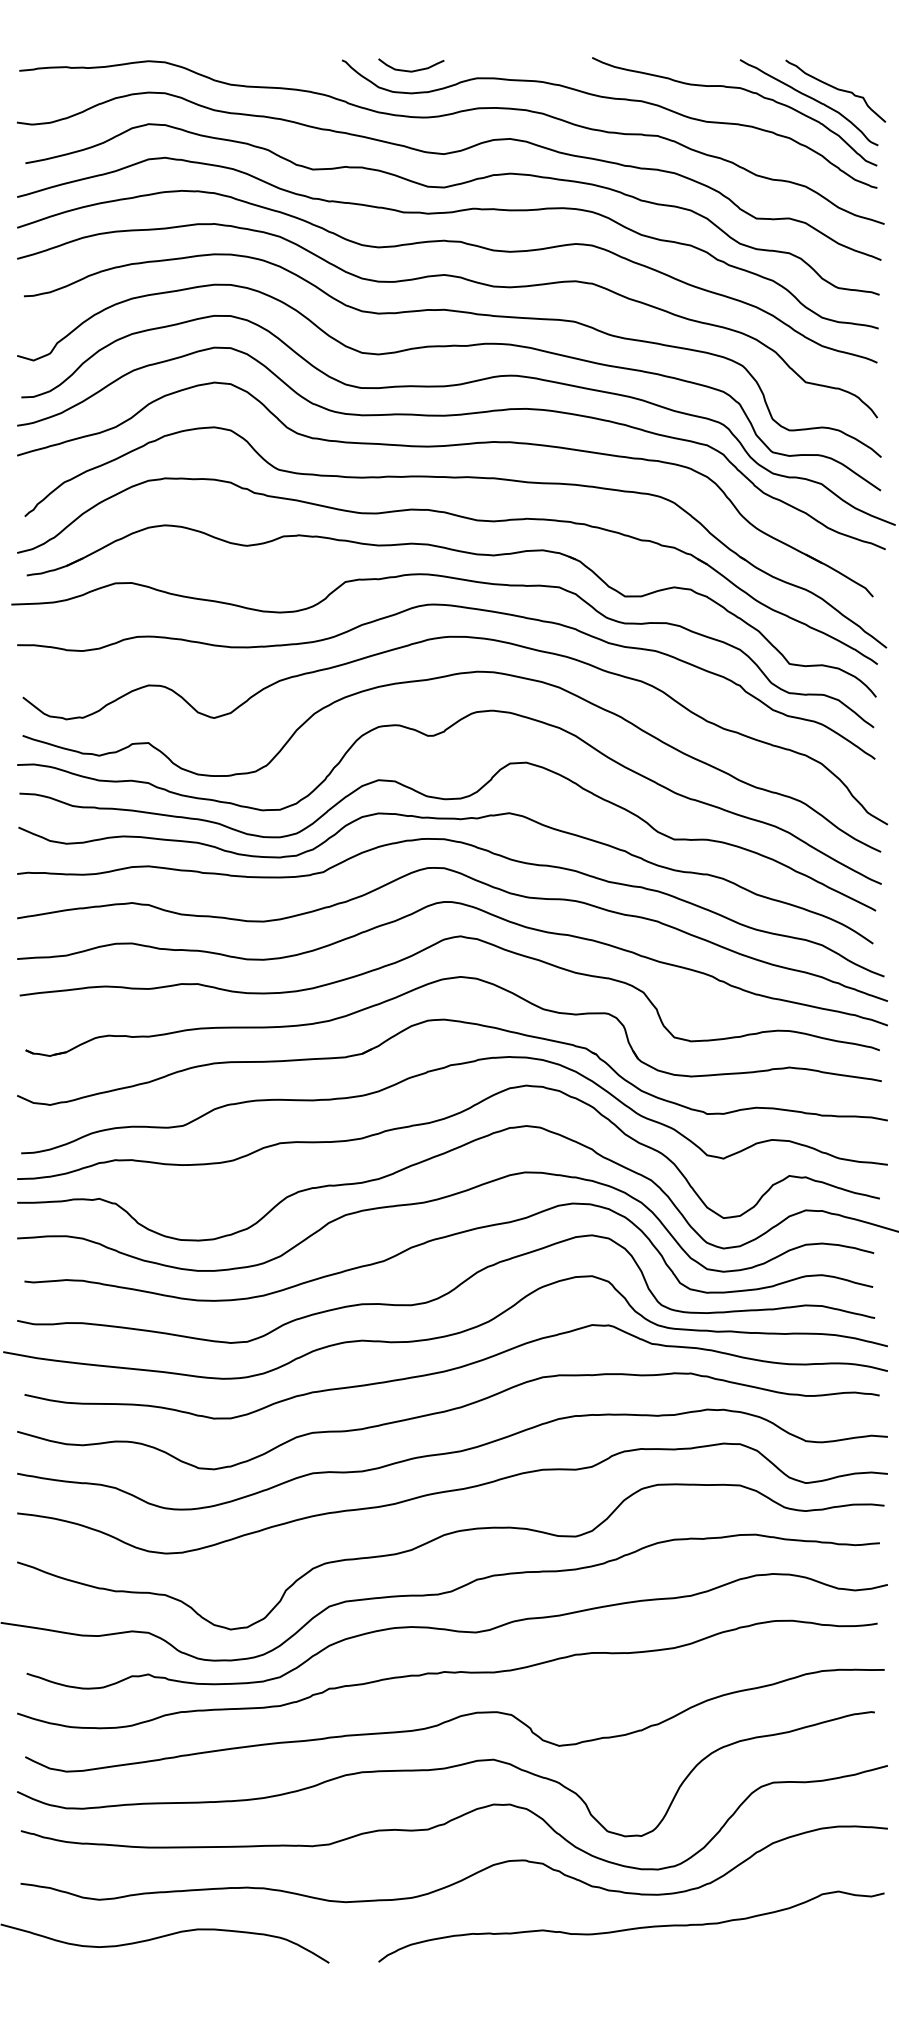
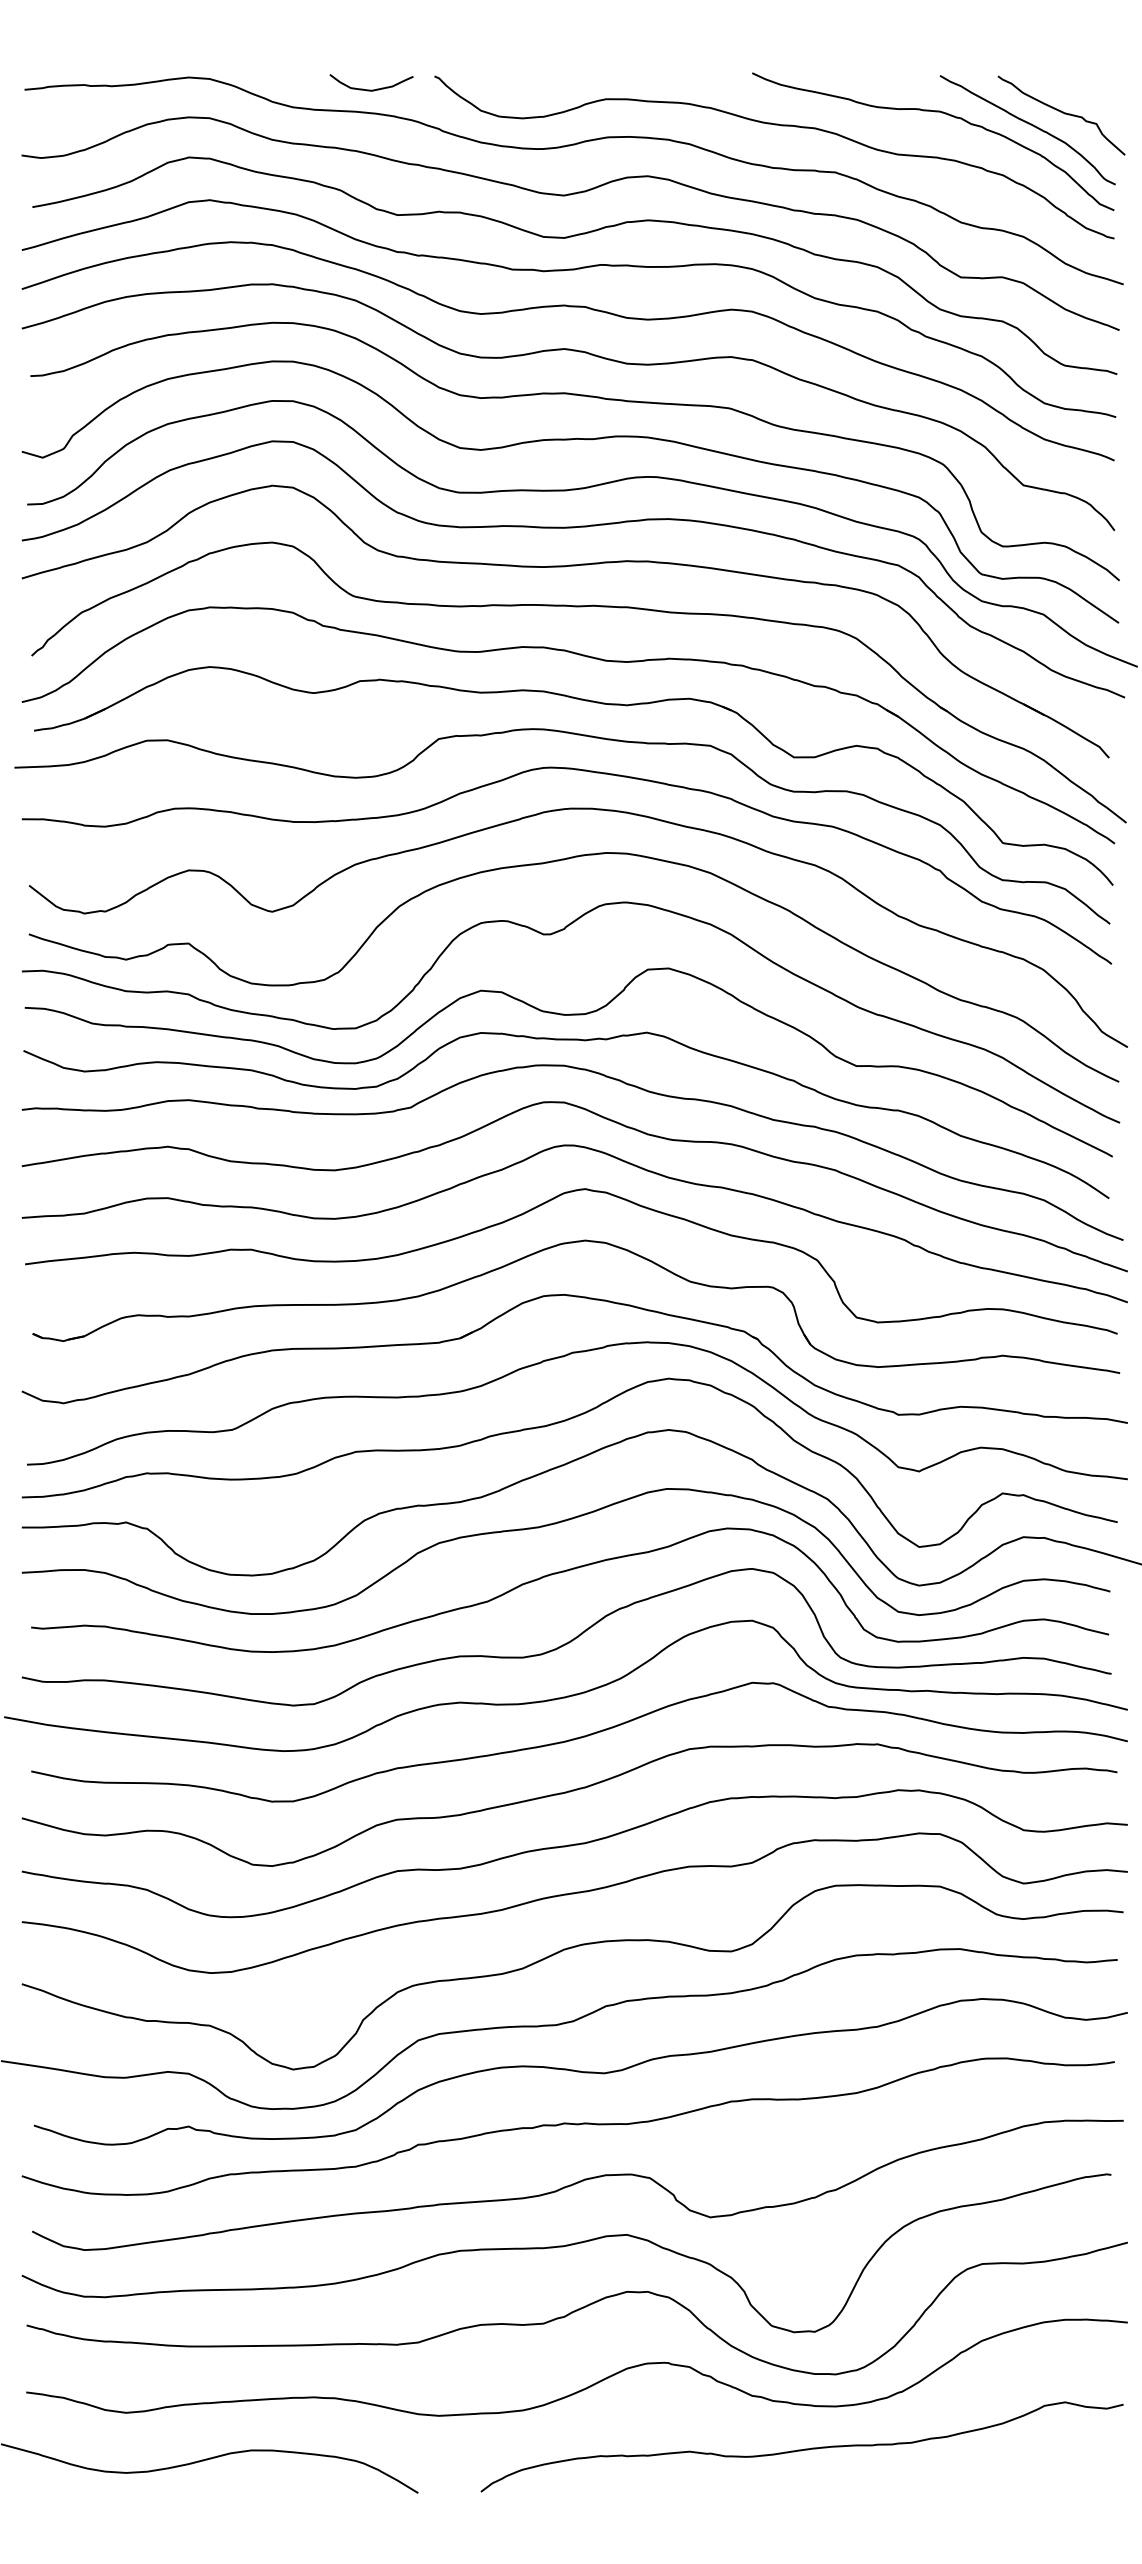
curve: (411, 70) -> (371, 89), moved

